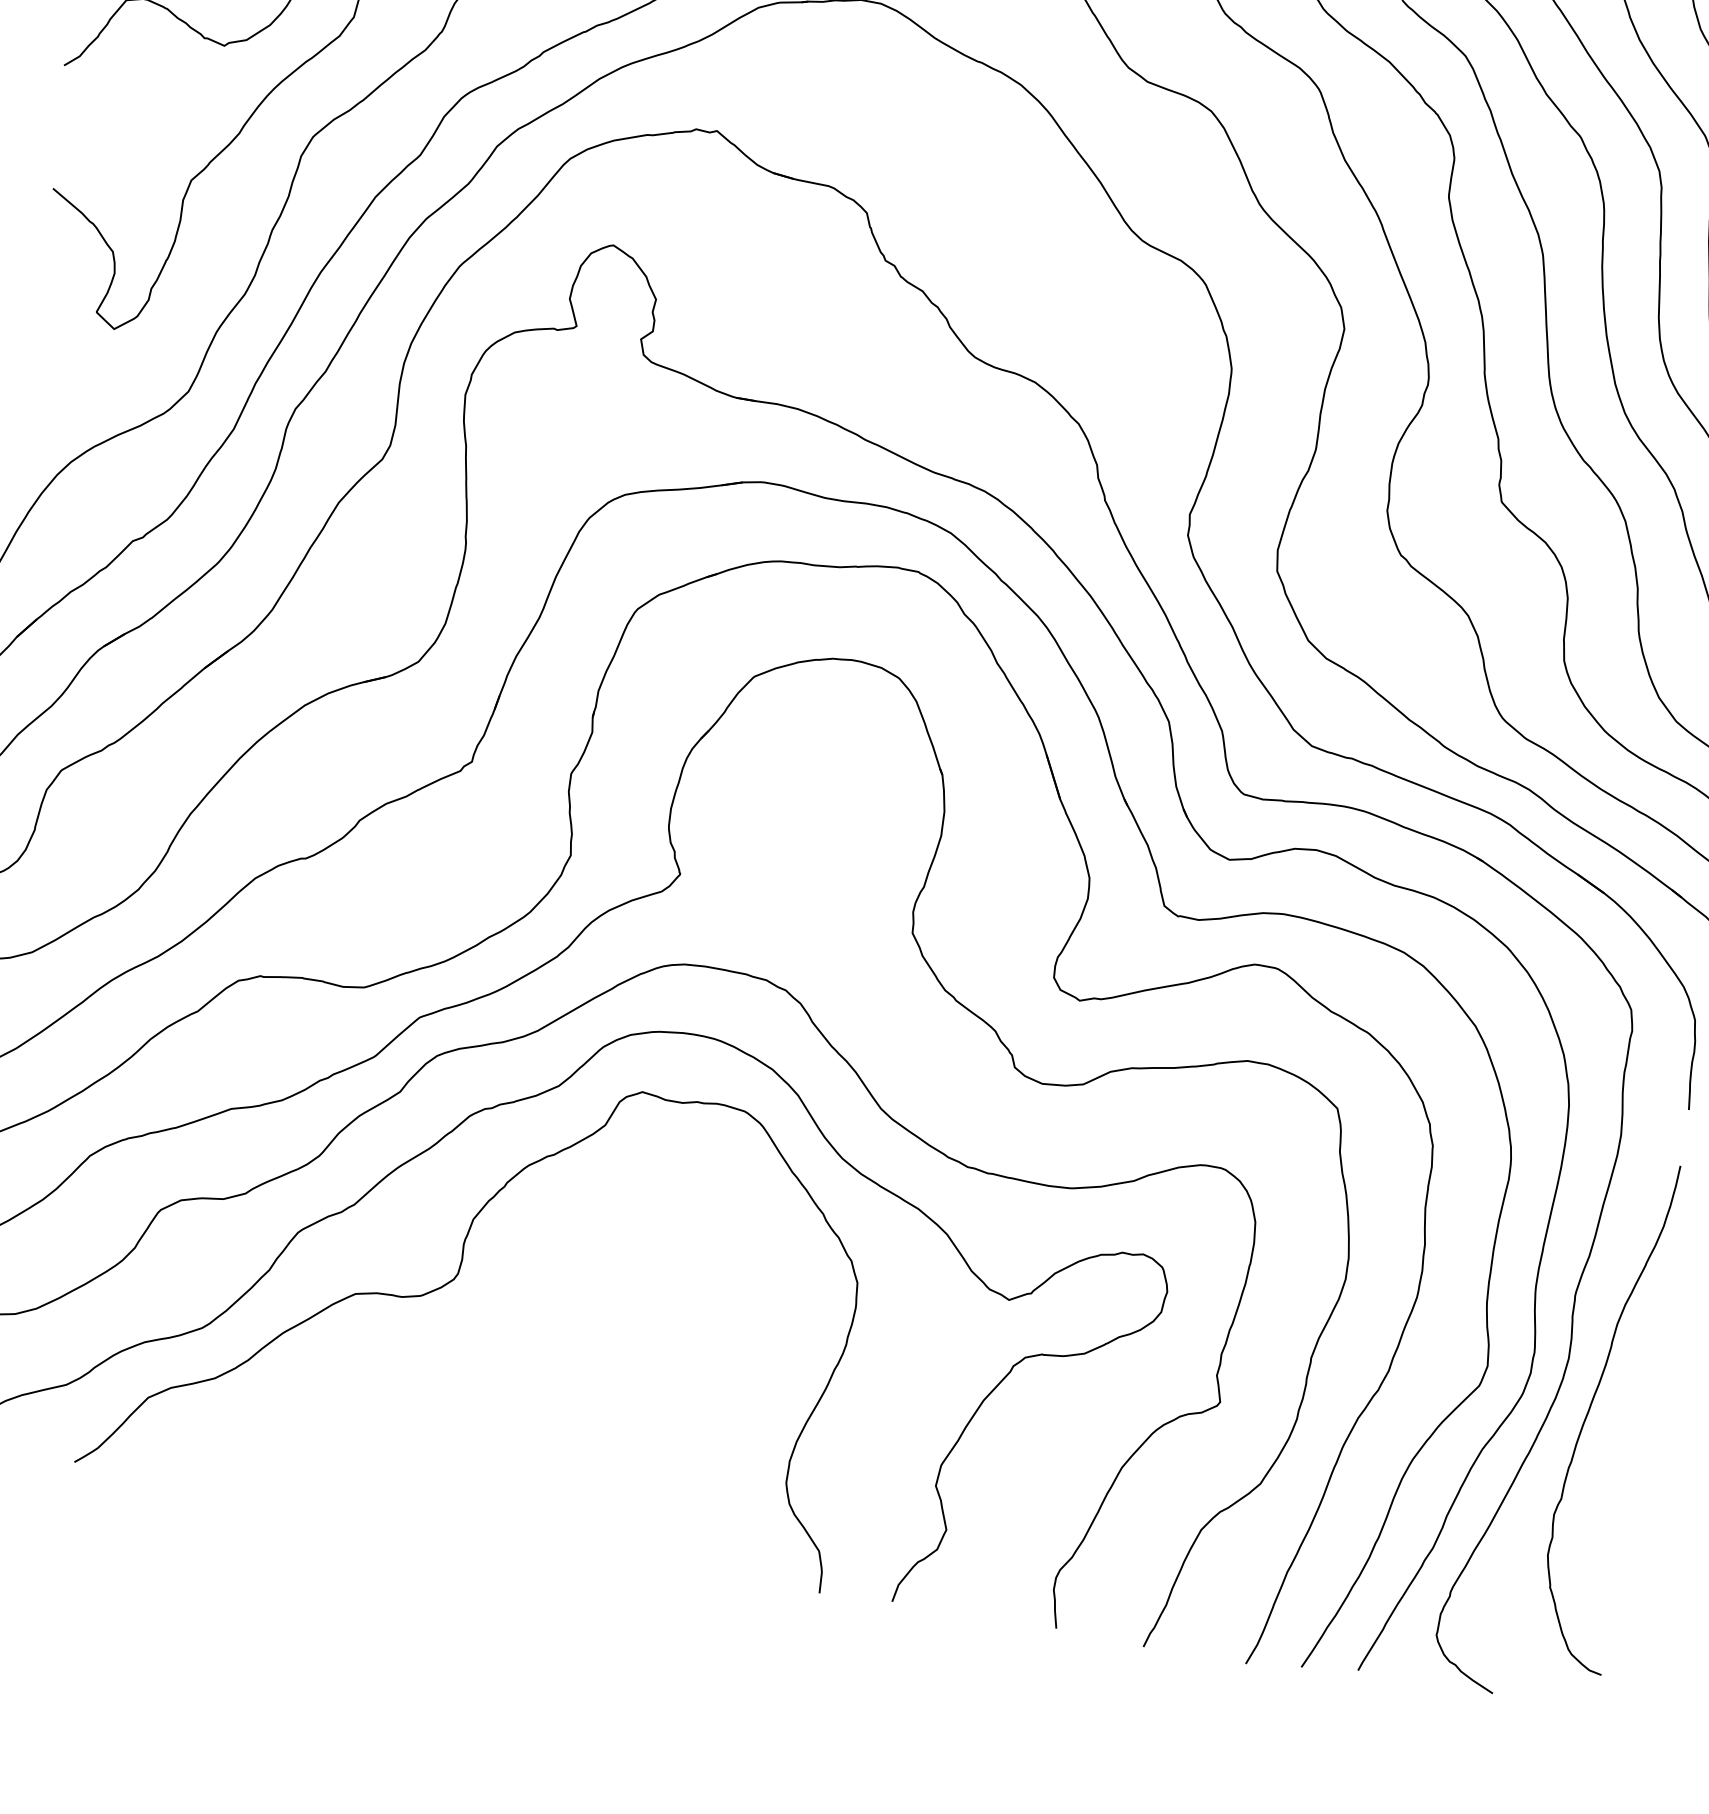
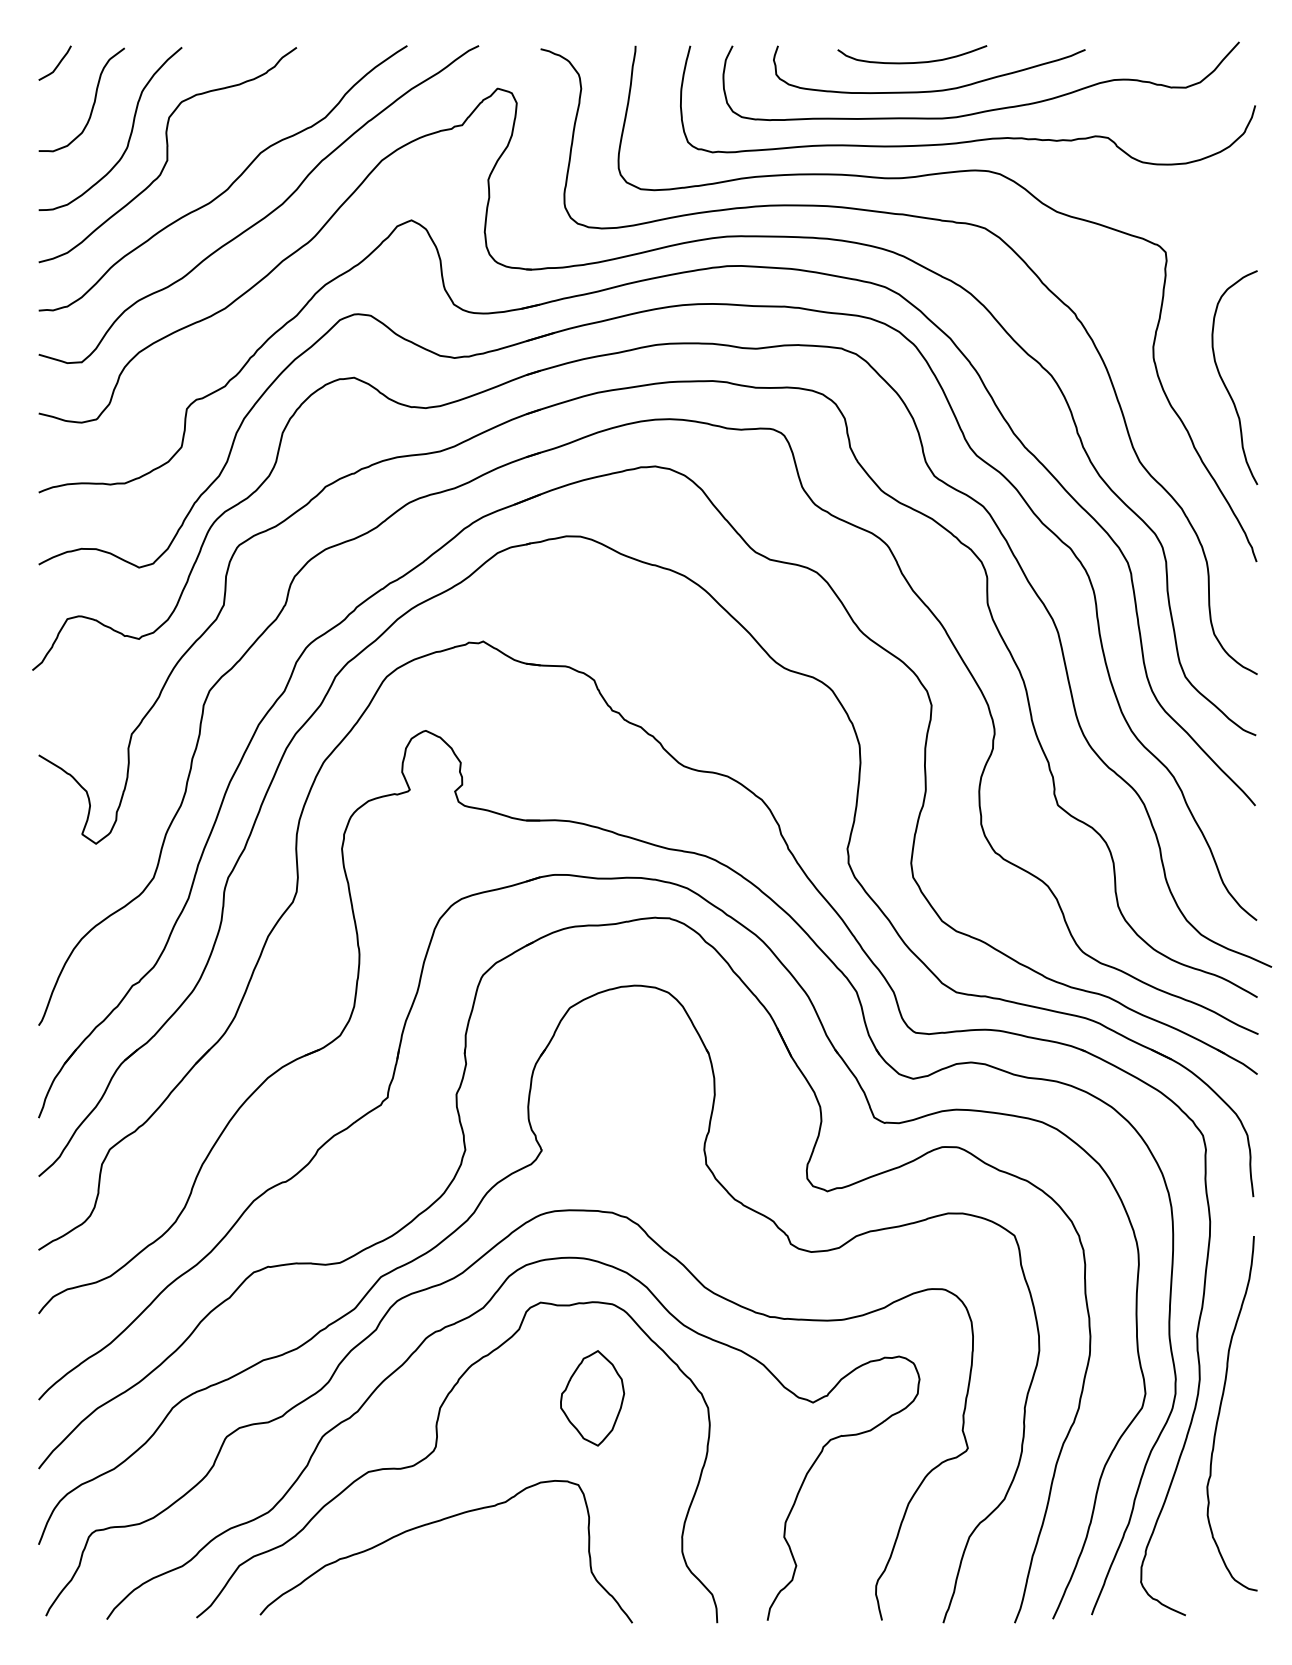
part: (693, 1241) -> (592, 1398), added
curve: (442, 1382) -> (437, 1522), added

